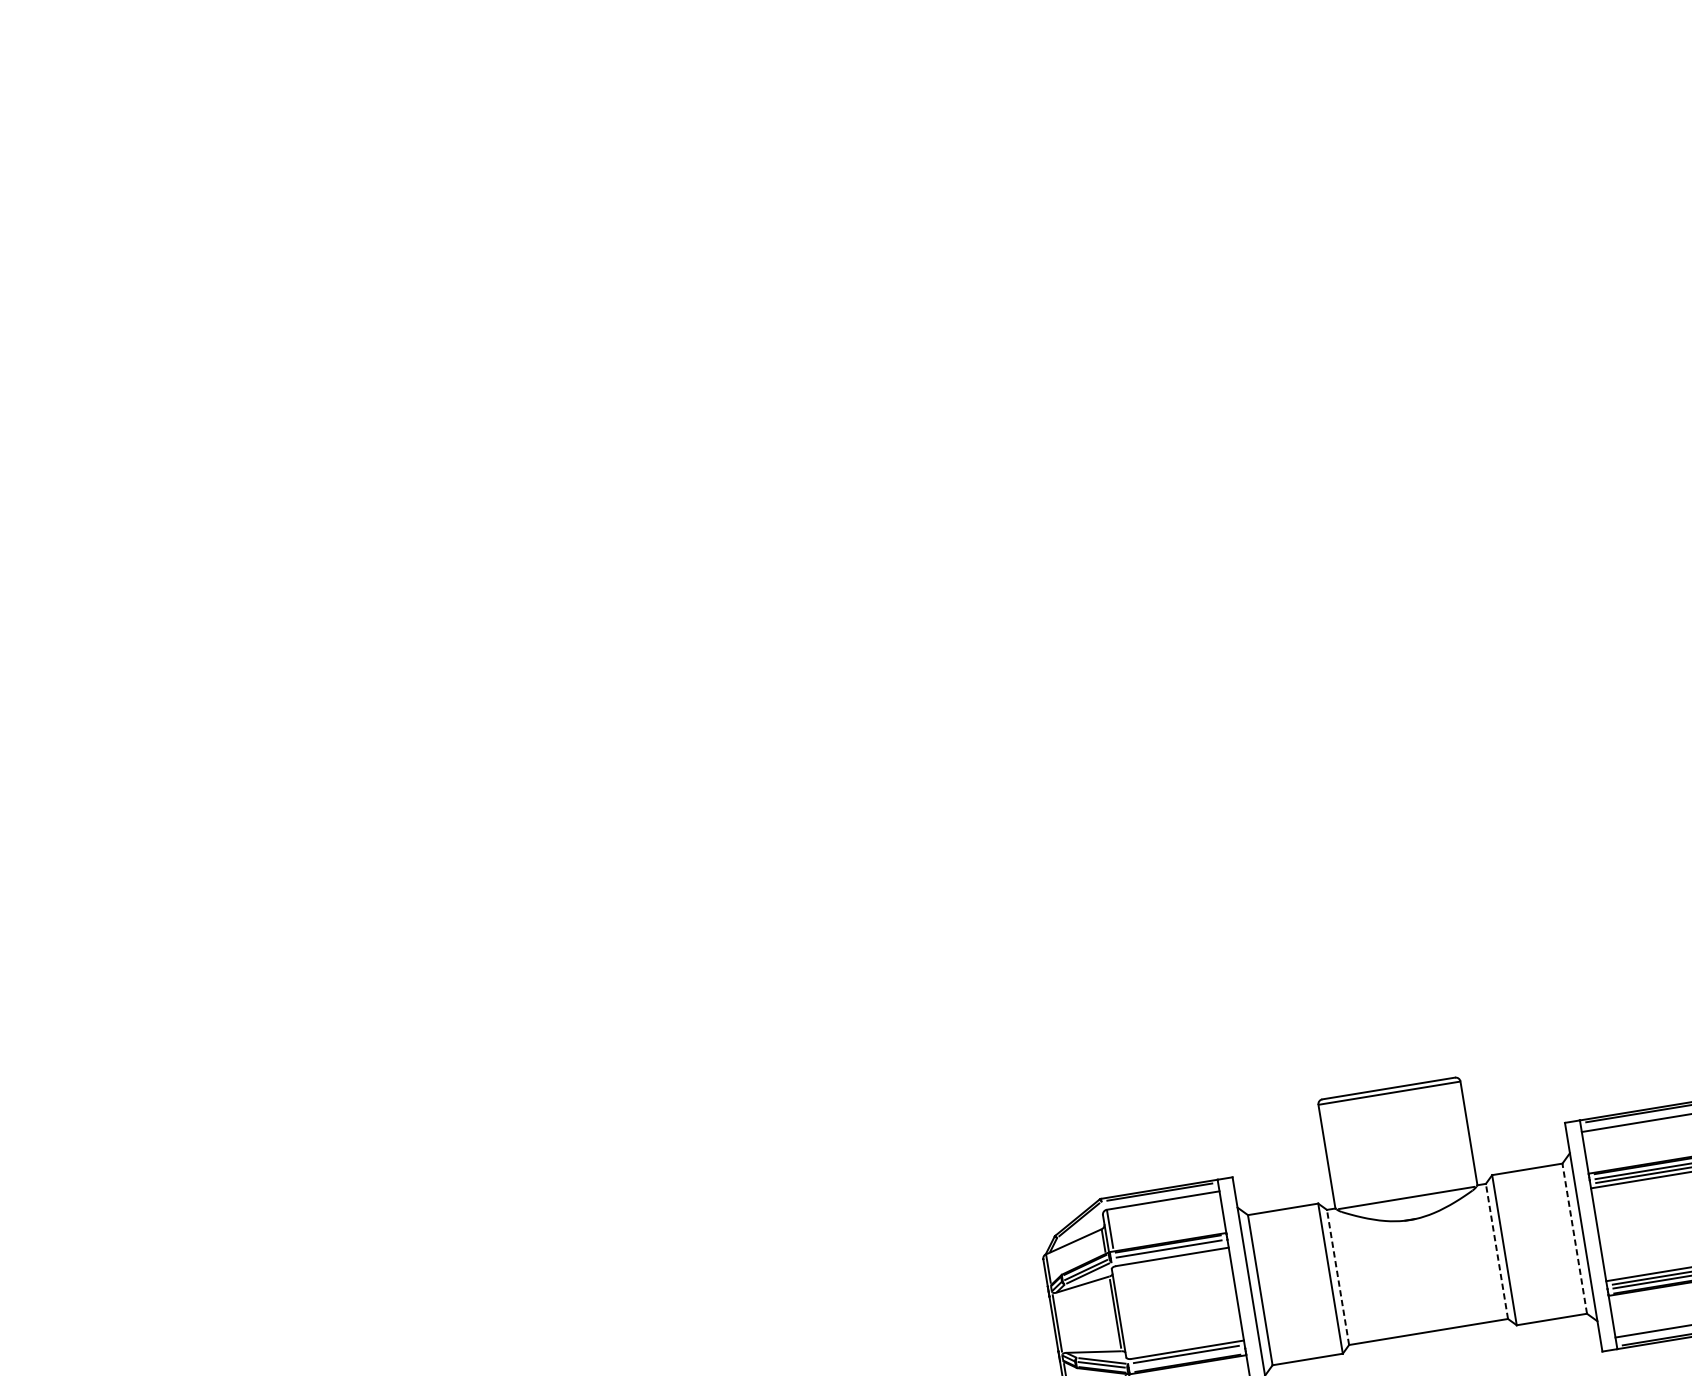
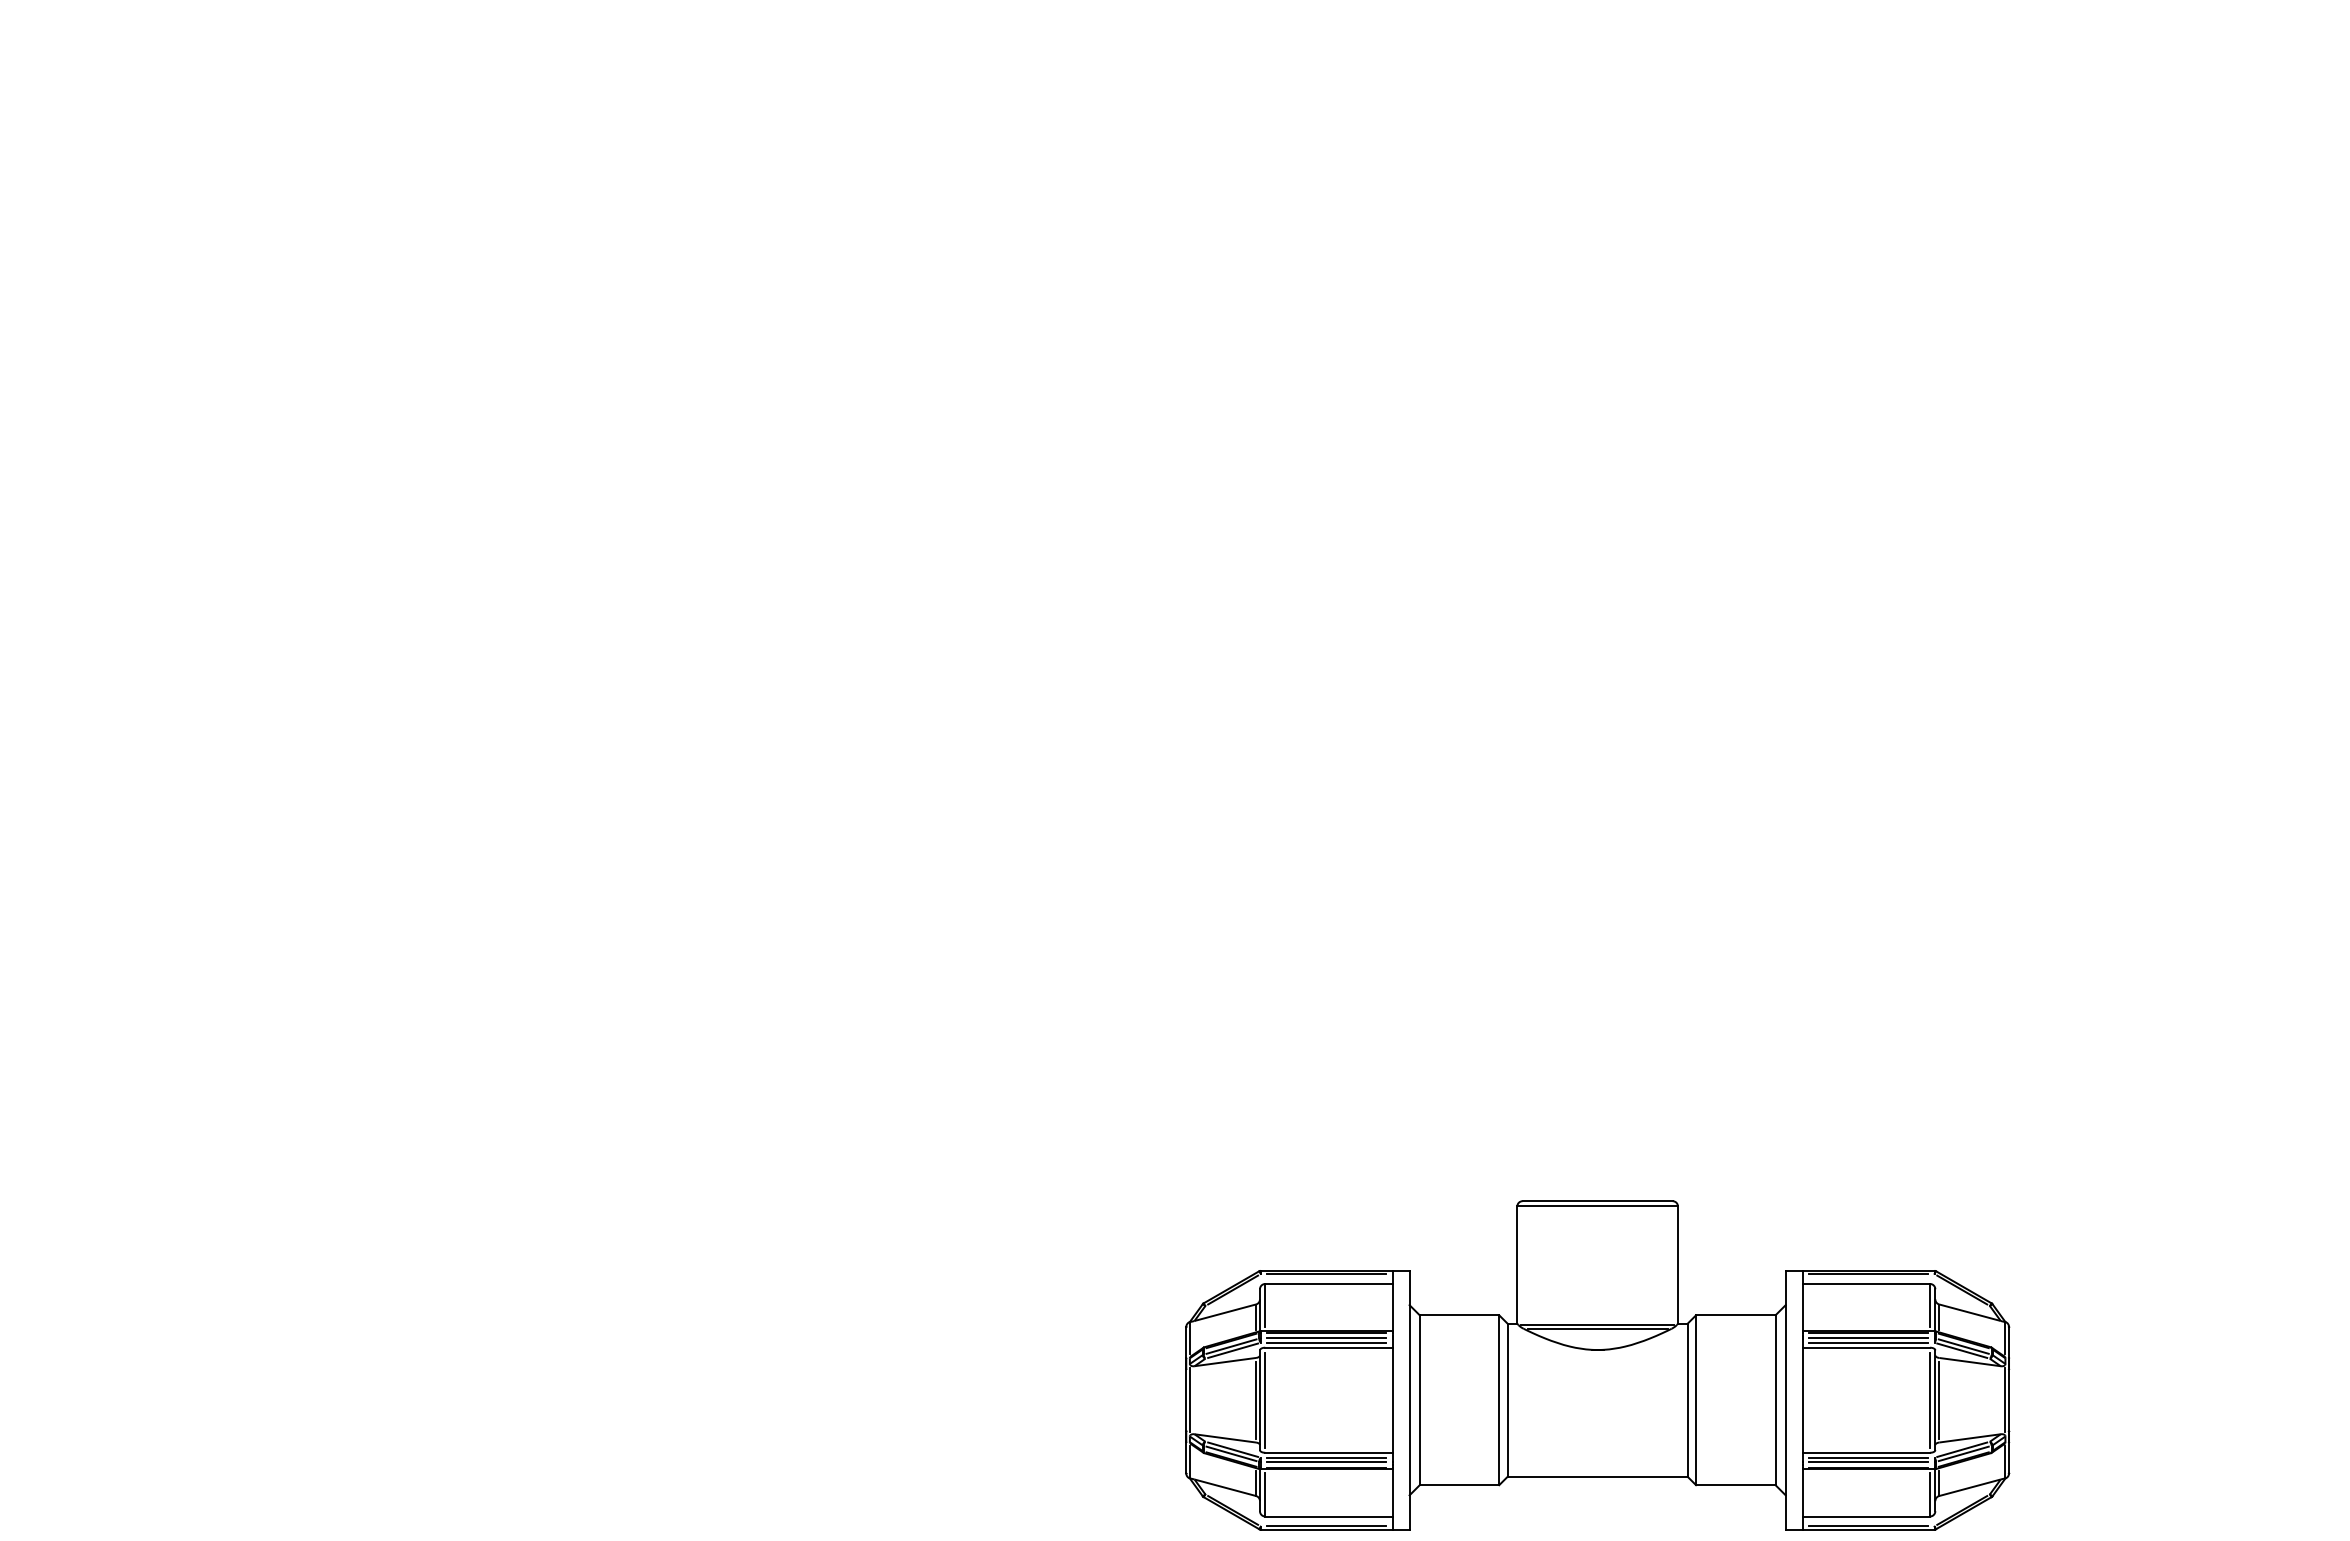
line: (1406, 1201) -> (1597, 1328), added
line: (1574, 1238) -> (1775, 1400), dashed -> solid
line: (1496, 1250) -> (1687, 1399), dashed -> solid
line: (1169, 1252) -> (1326, 1342), added
line: (1337, 1276) -> (1507, 1399), dashed -> solid
line: (1123, 1311) -> (1265, 1399), added
line: (1186, 1358) -> (1326, 1462), added

